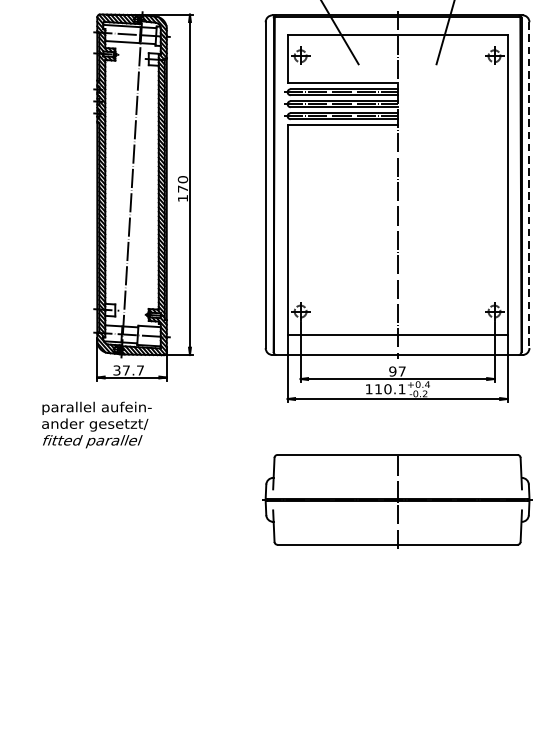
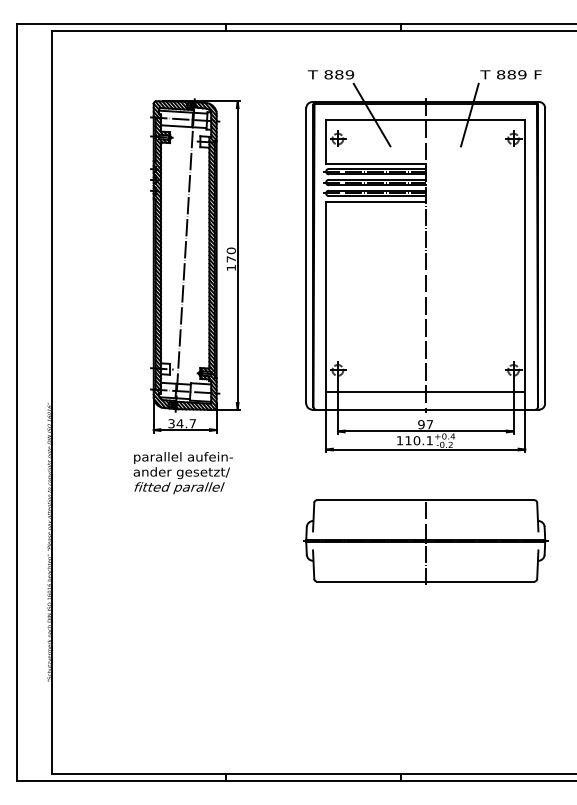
line: (529, 184) -> (545, 255), dashed -> solid
text: (125, 370) -> (179, 423), 37.7 -> 34.7
text: (95, 425) -> (182, 473), moved

